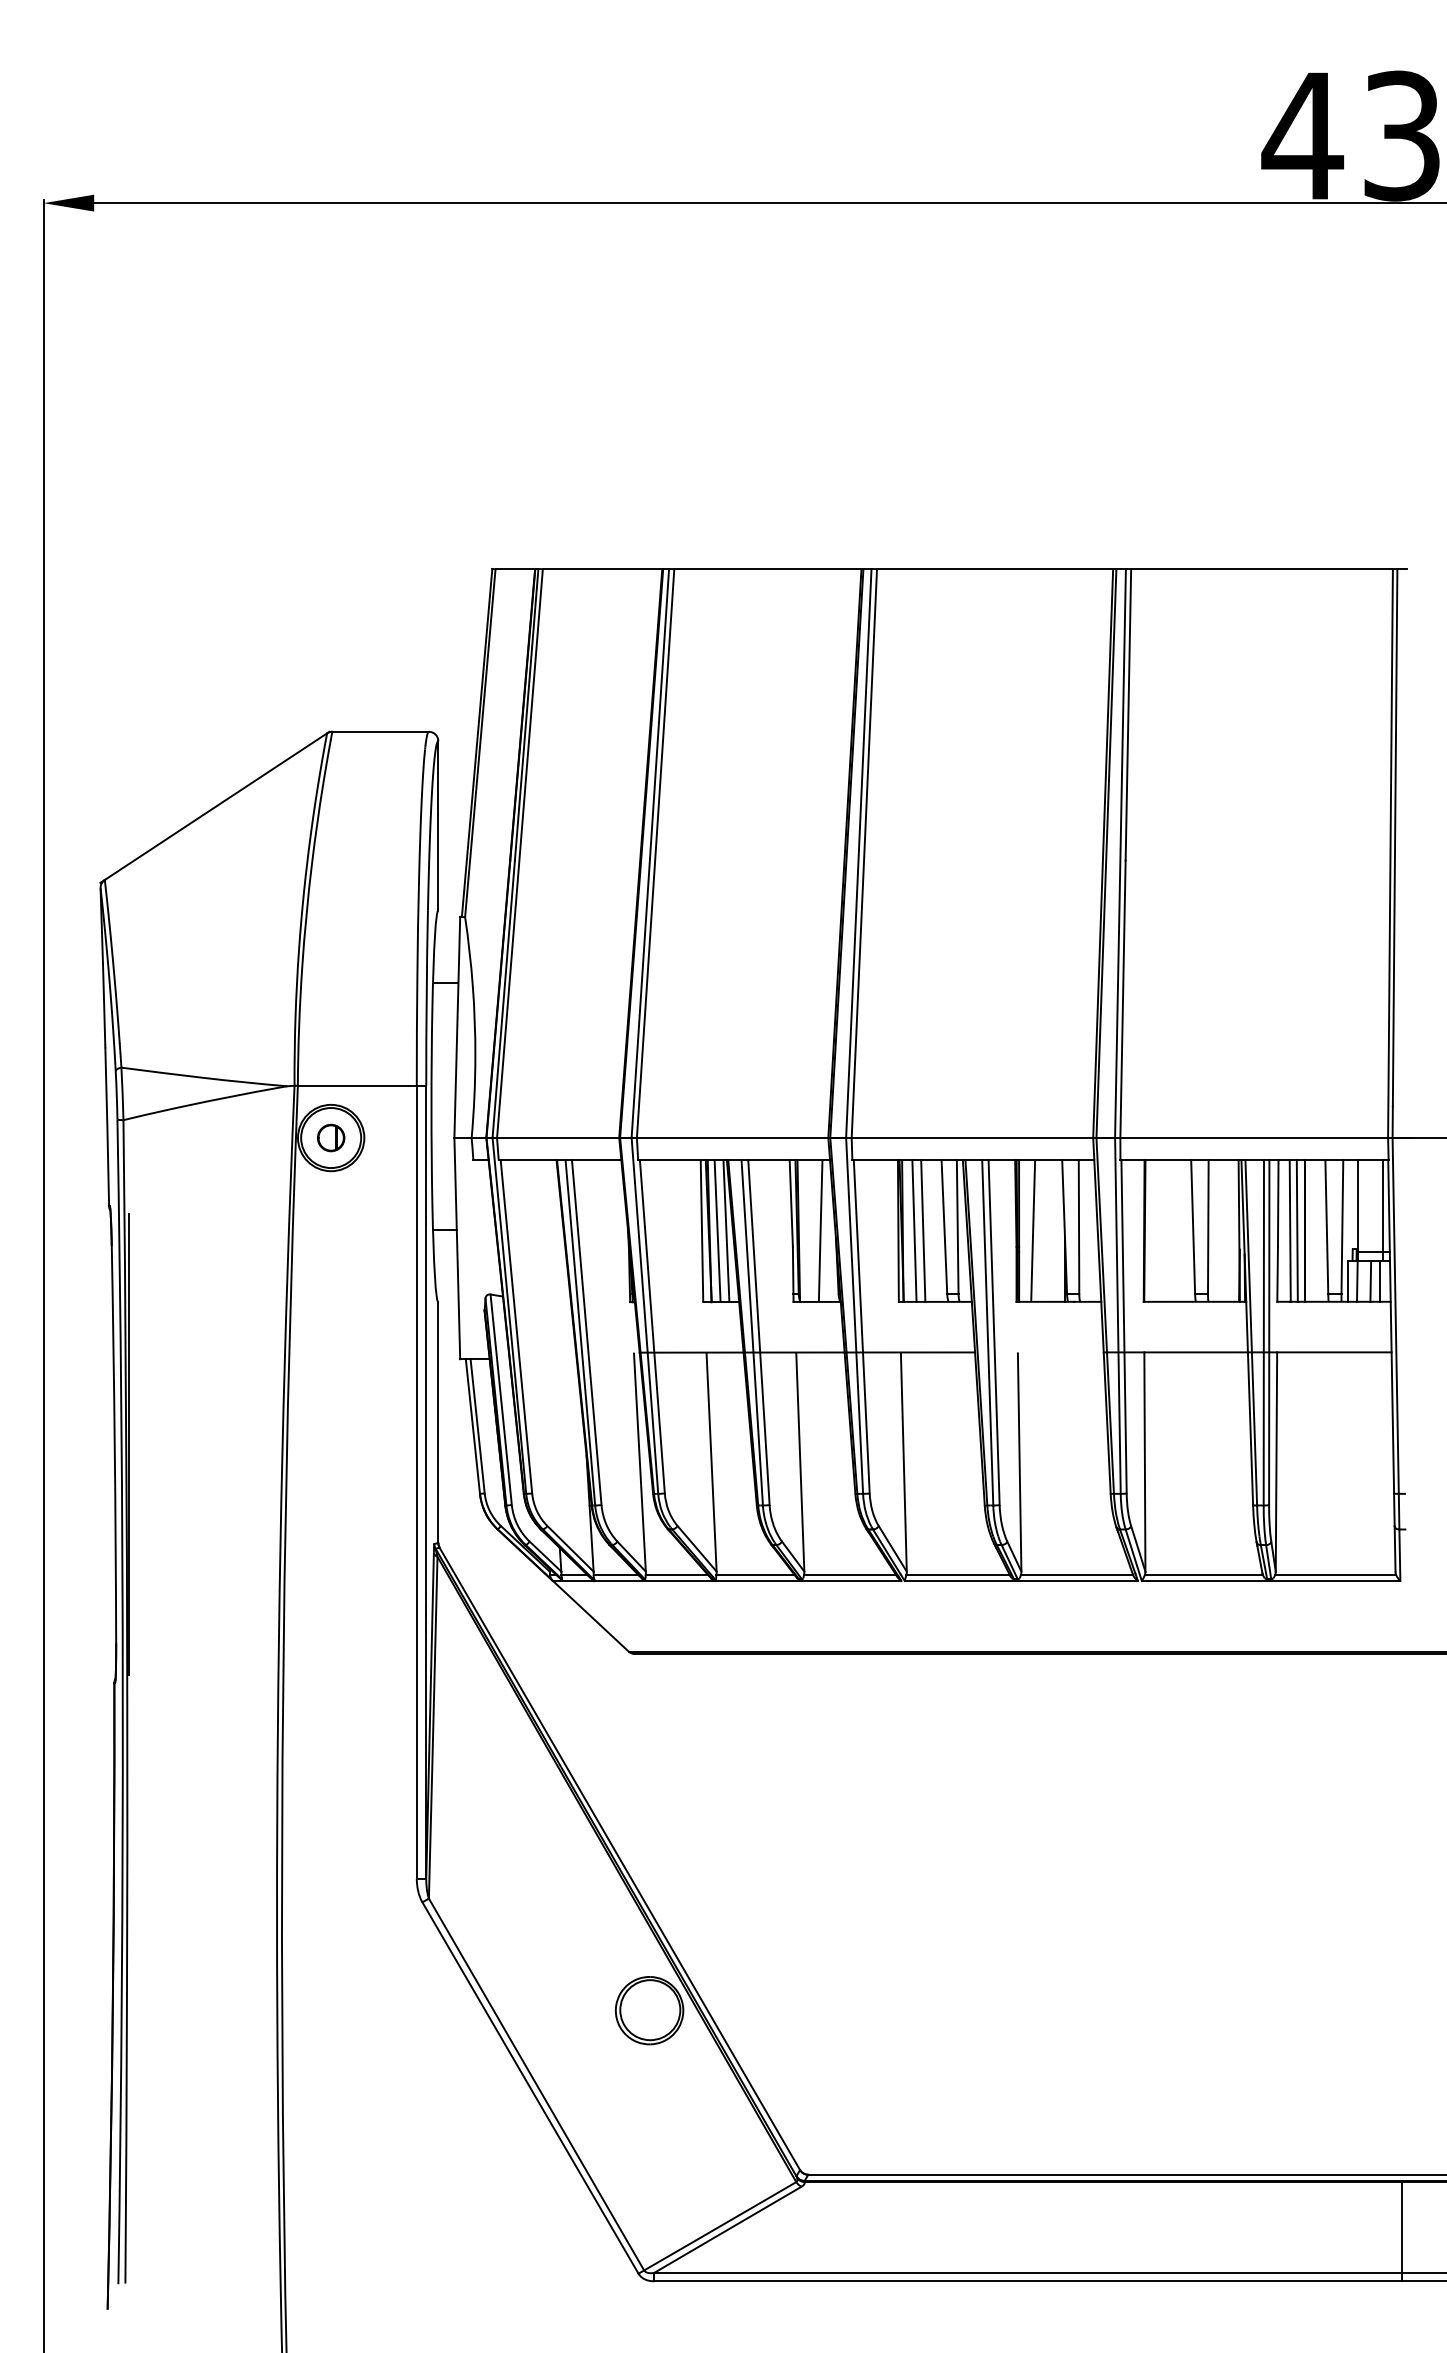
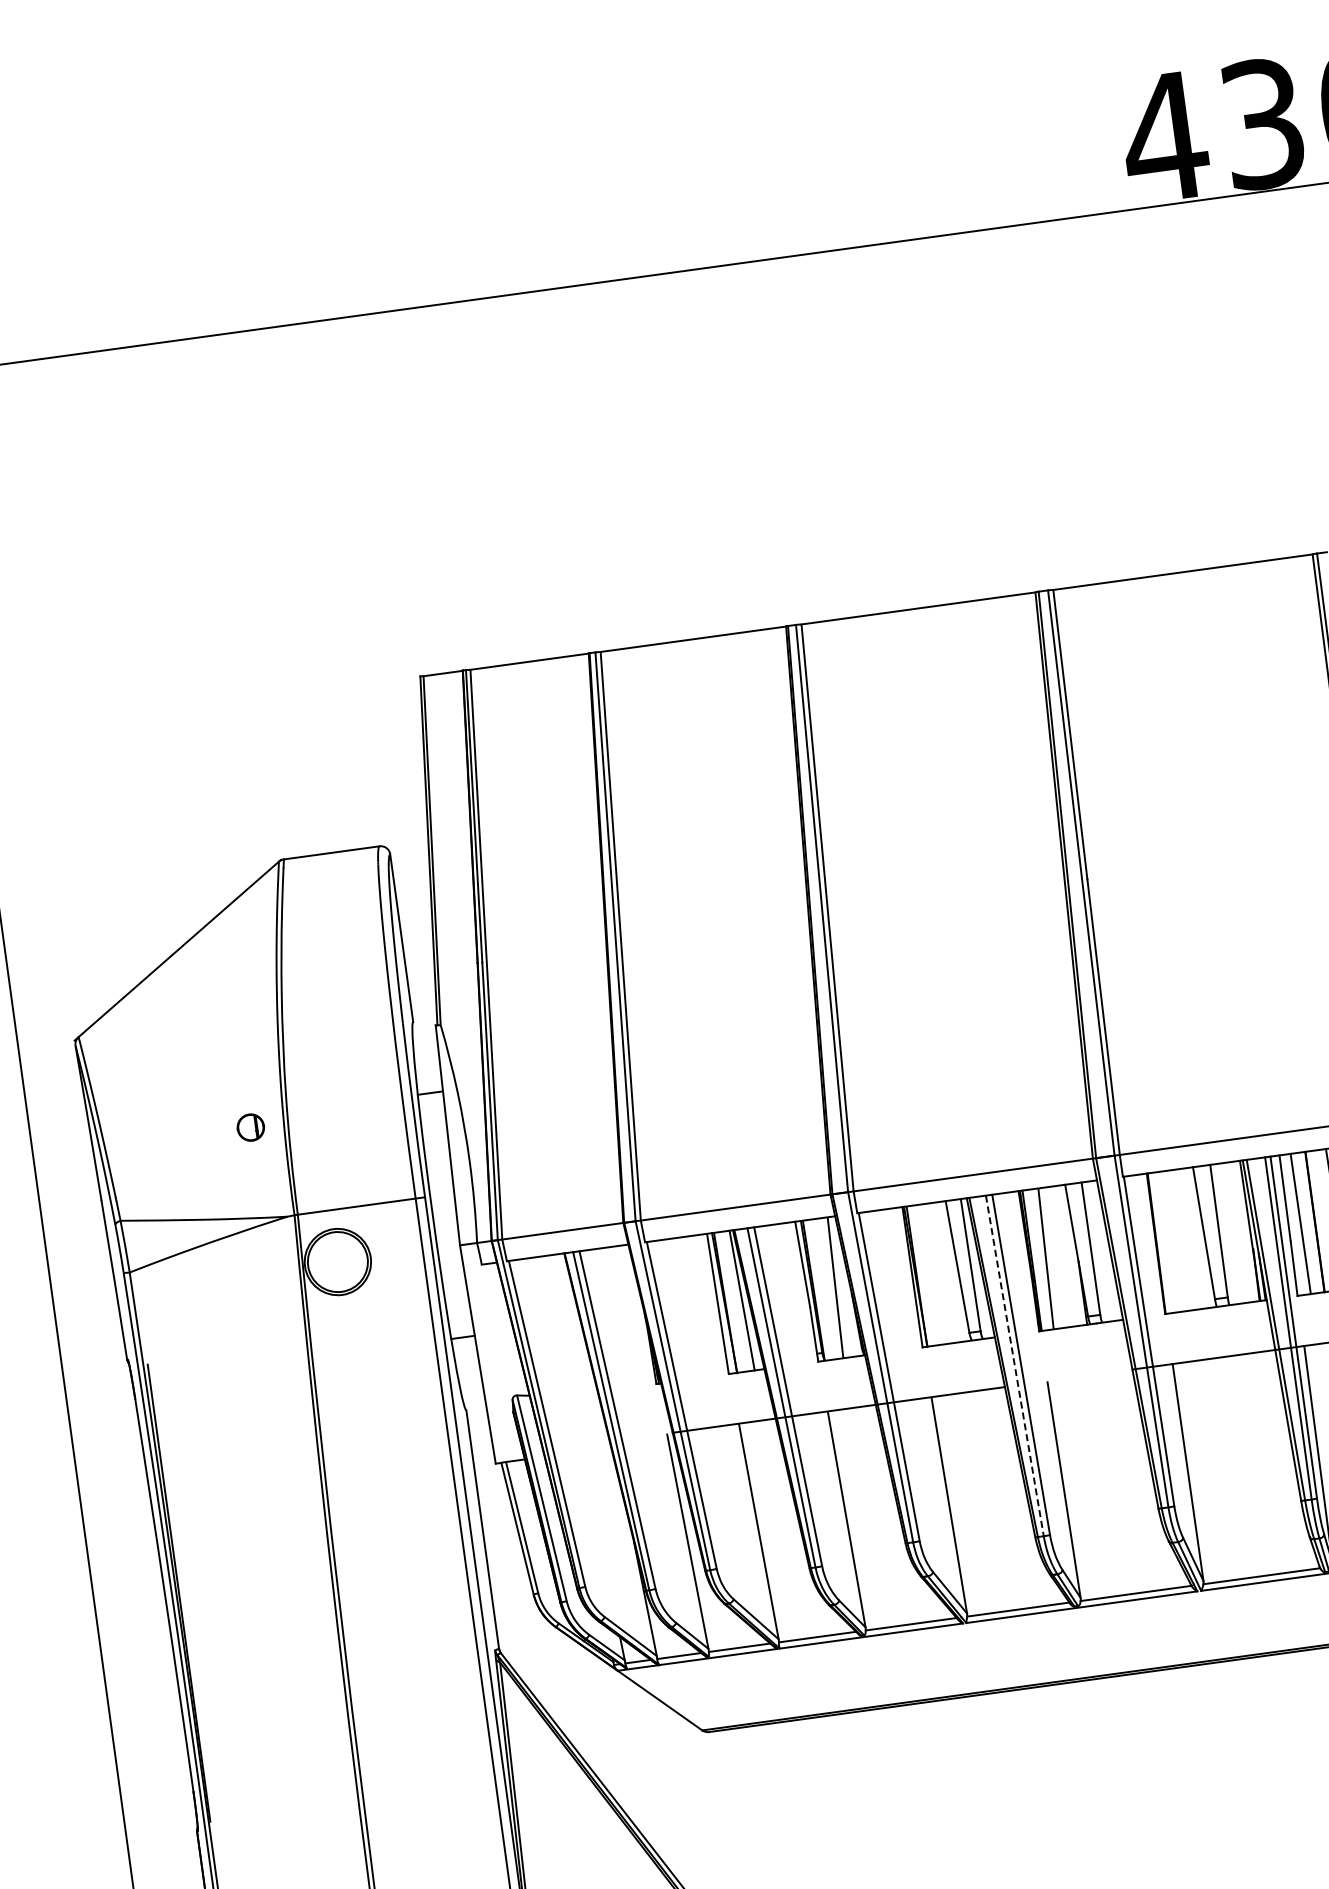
part: (331, 1137) -> (251, 1127), moved
line: (914, 1230) -> (928, 1274), removed
line: (923, 1230) -> (937, 1273), removed
line: (1296, 1230) -> (1306, 1222), removed
line: (717, 1231) -> (733, 1302), removed
line: (987, 1332) -> (1014, 1365), solid -> dashed

